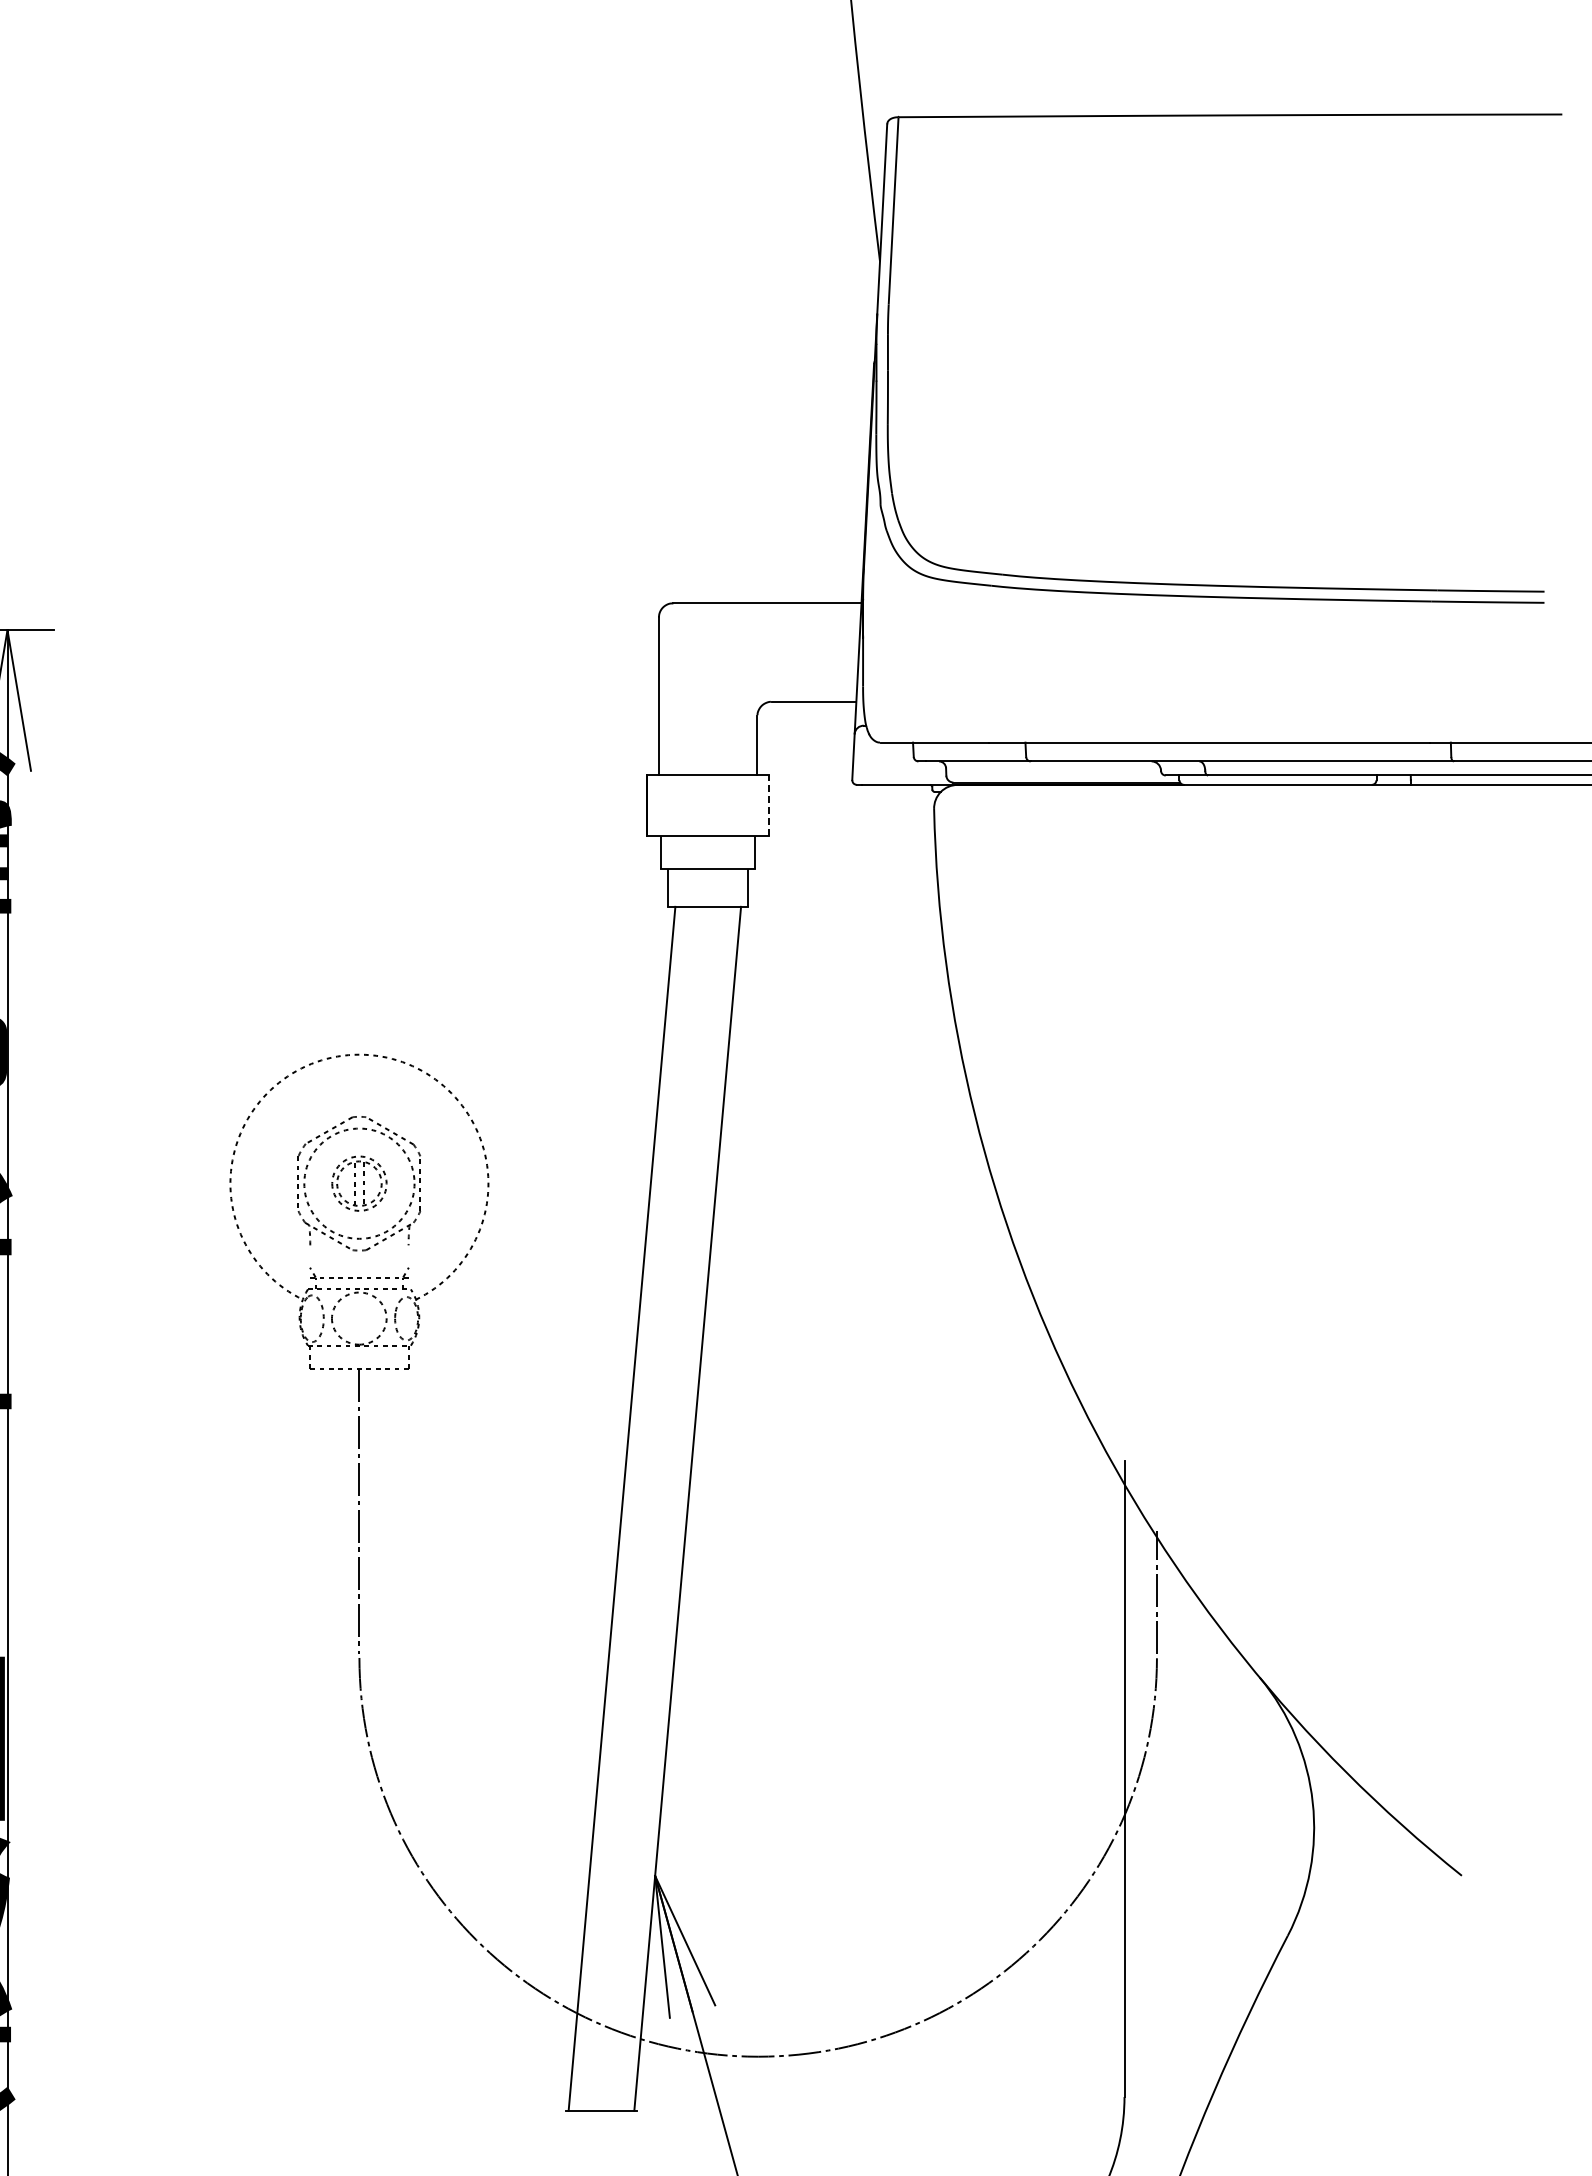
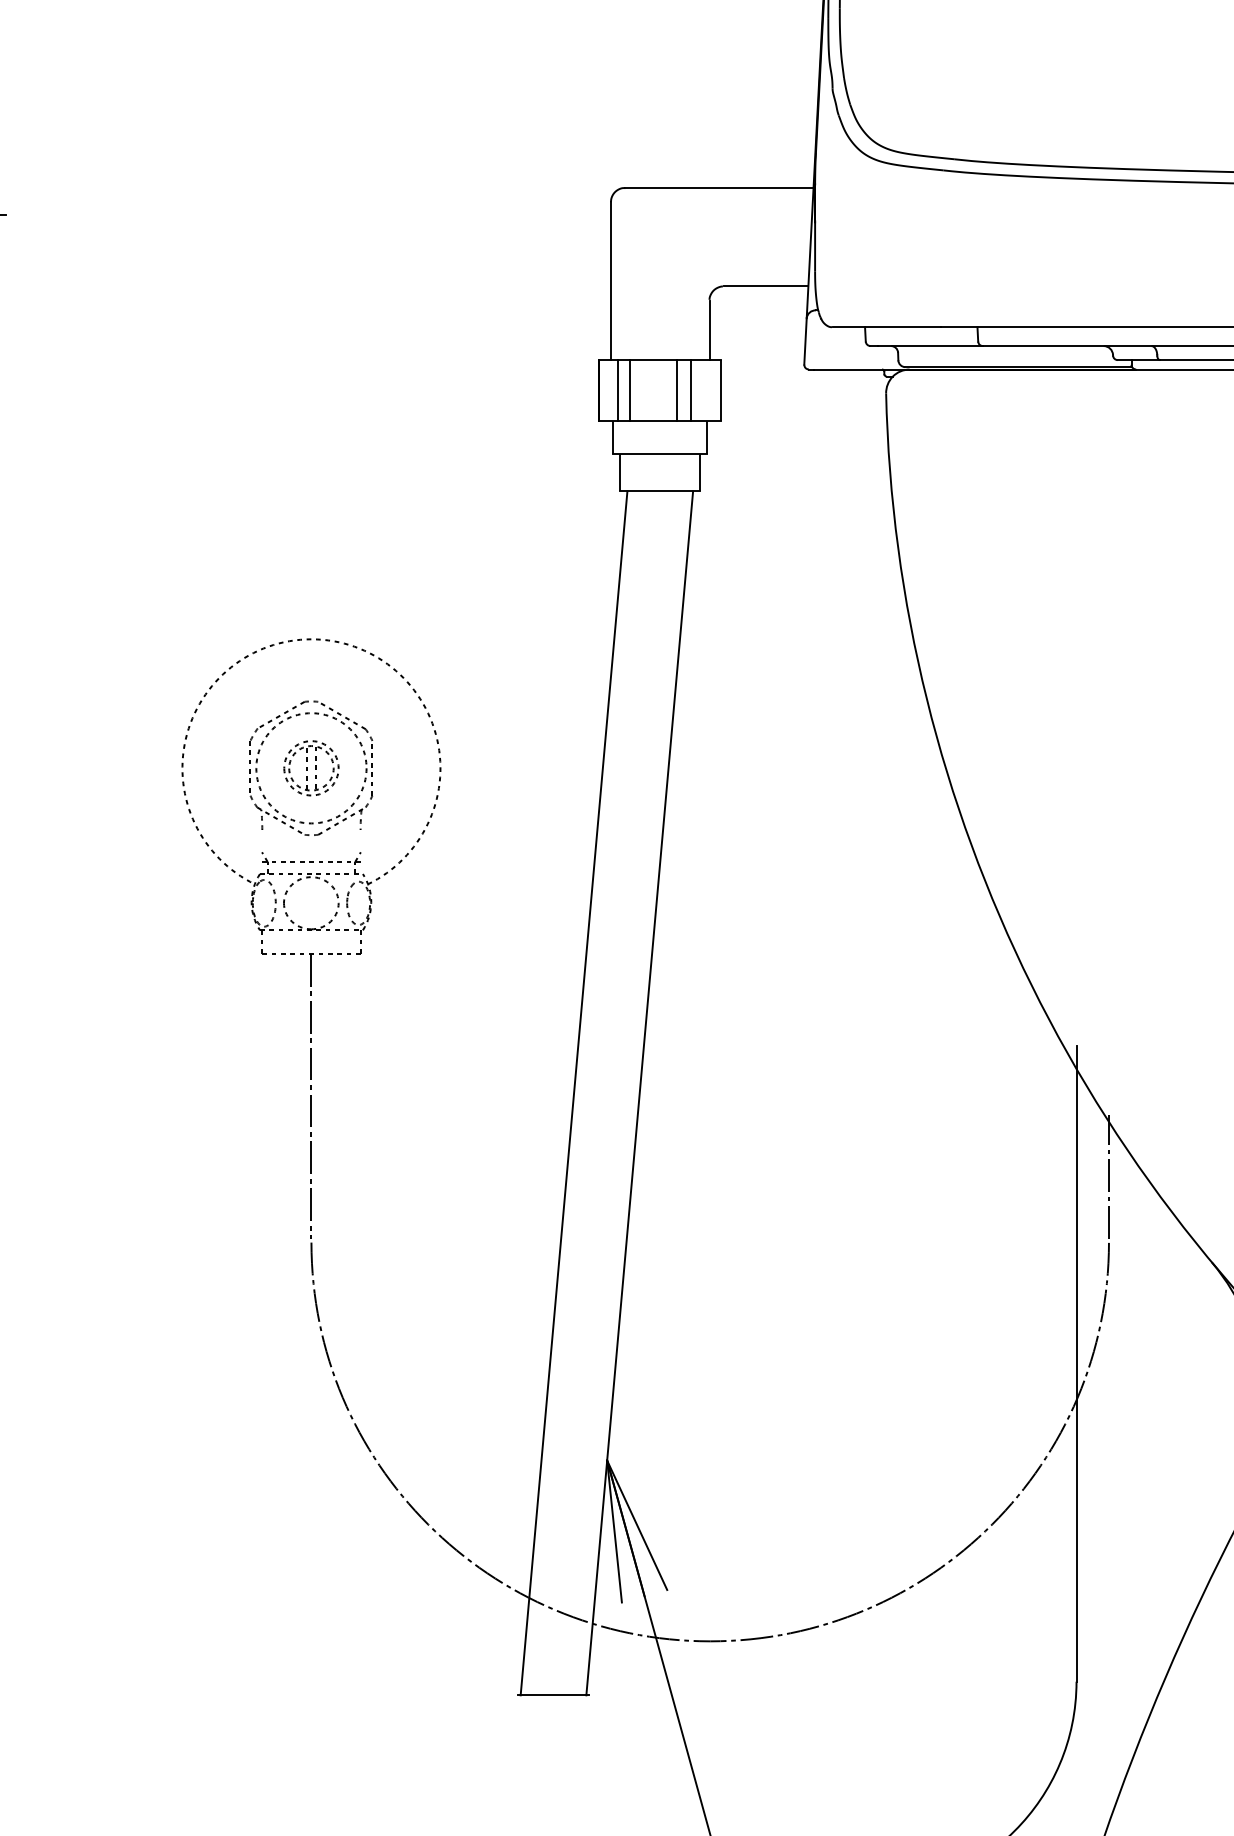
line: (665, 805) -> (617, 390), added
line: (678, 805) -> (630, 390), added
line: (725, 805) -> (677, 390), added
line: (739, 805) -> (691, 390), added
line: (769, 805) -> (721, 390), dashed -> solid

